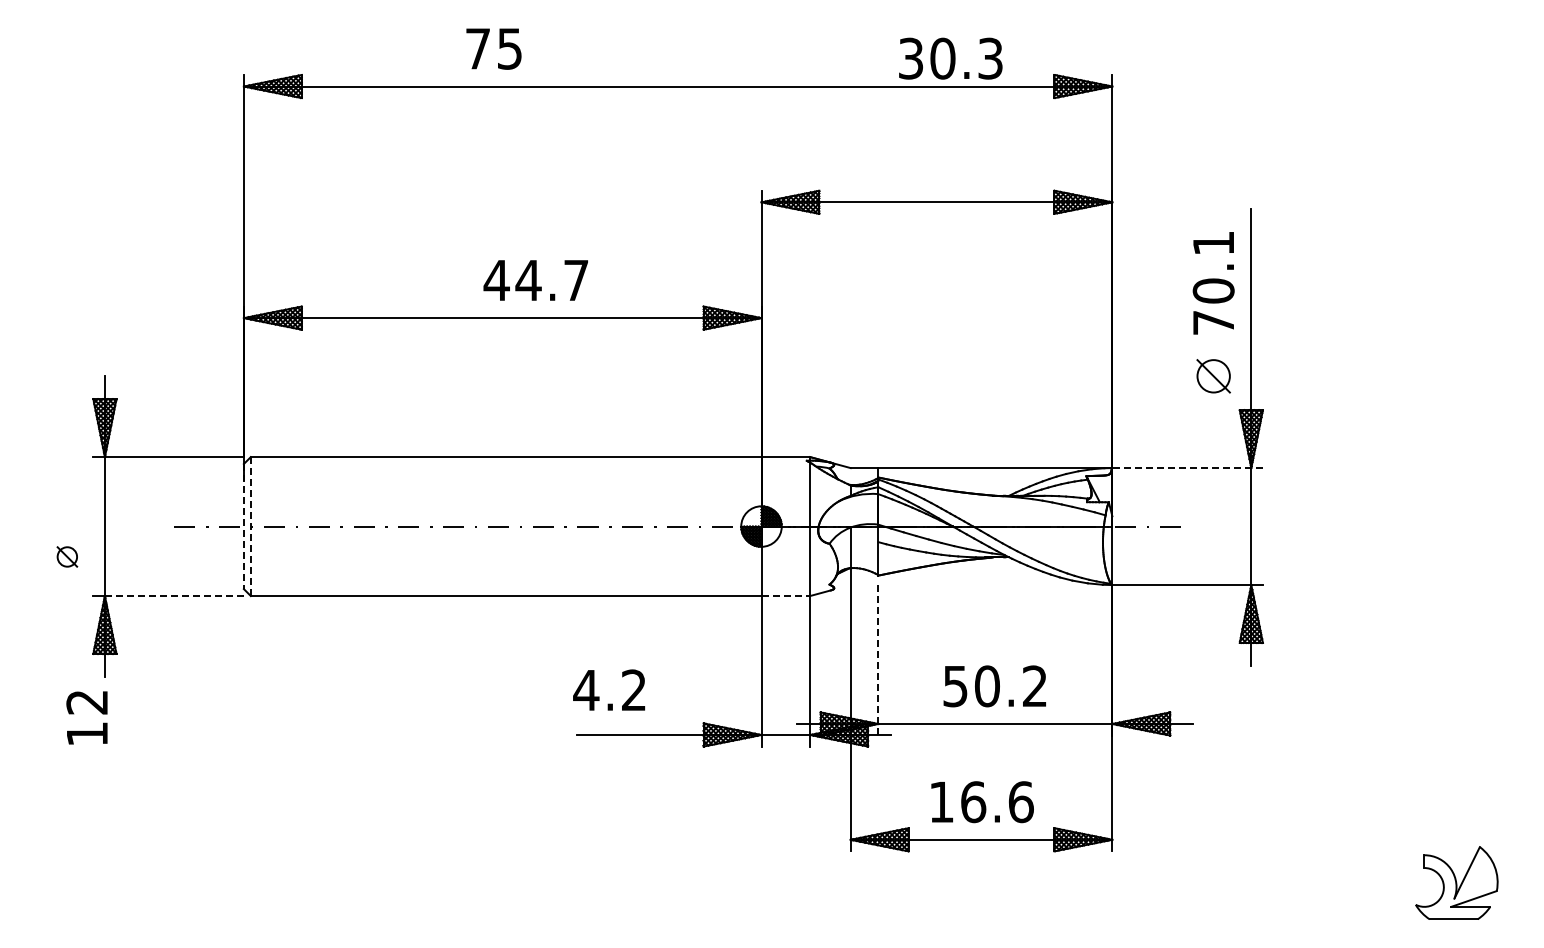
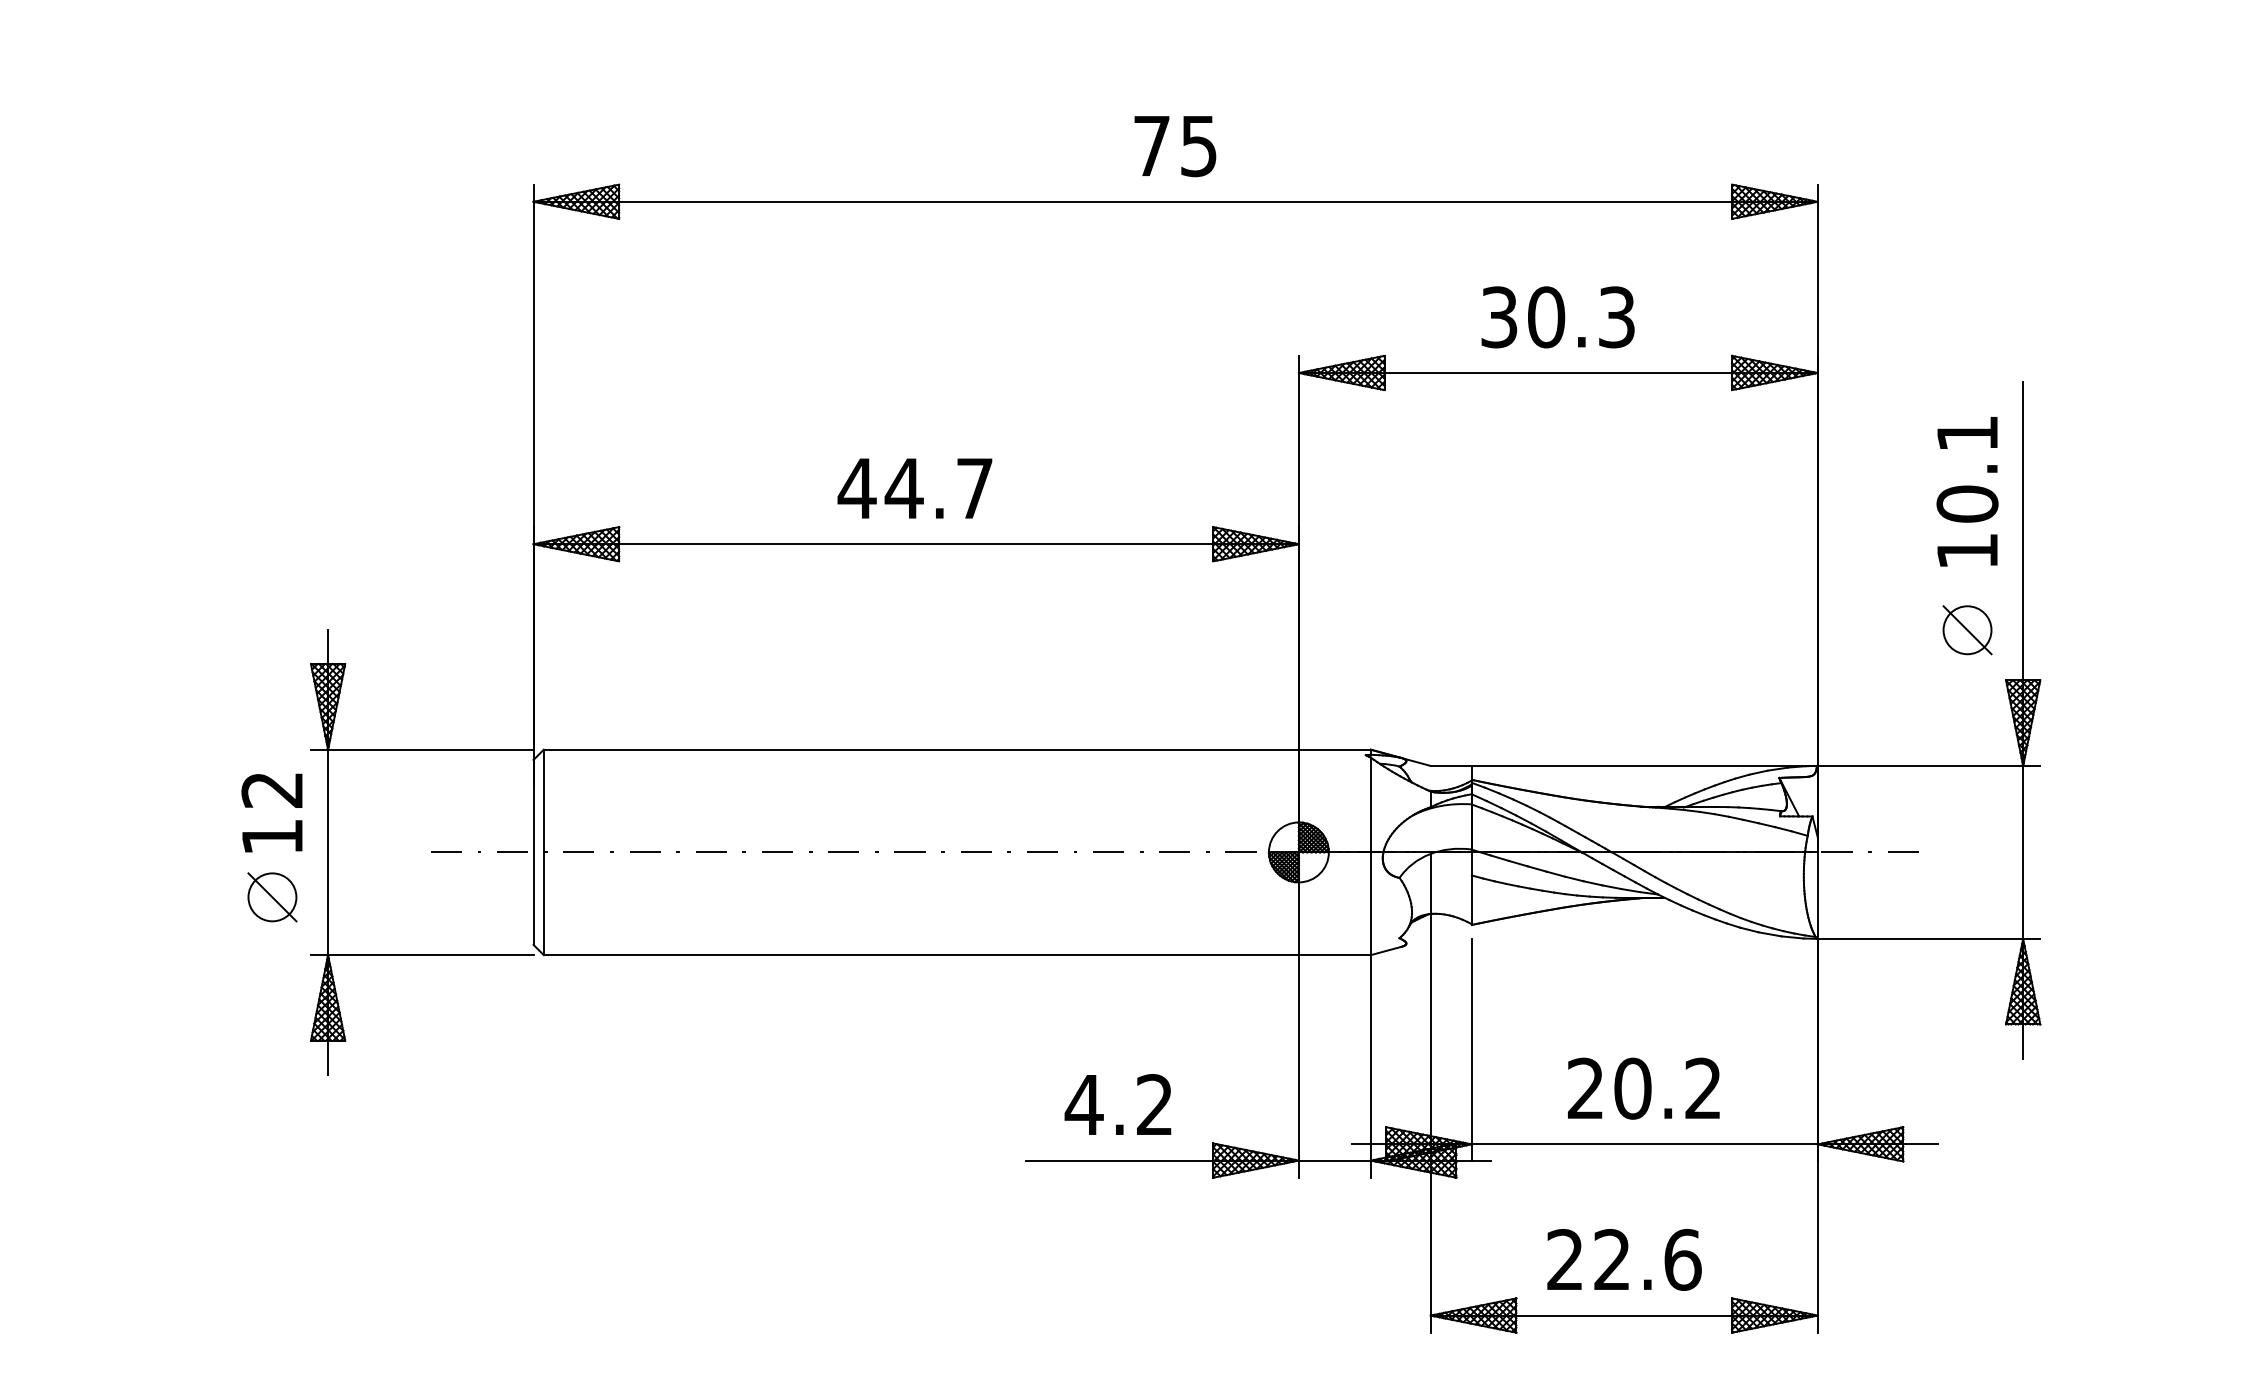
text: (493, 48) -> (1174, 145), moved
text: (950, 58) -> (1557, 317), moved
text: (535, 280) -> (914, 488), moved
text: (1213, 322) -> (1967, 550), 70.1 -> 10.1
line: (1187, 468) -> (1928, 766), dashed -> solid
line: (243, 526) -> (532, 852), dashed -> solid
line: (250, 527) -> (543, 853), dashed -> solid
part: (67, 556) -> (272, 896), size x1.67
line: (173, 596) -> (429, 955), dashed -> solid
line: (786, 596) -> (1335, 955), dashed -> solid
line: (878, 660) -> (1471, 1050), dashed -> solid
text: (955, 686) -> (1585, 1088), 50.2 -> 20.2
text: (609, 689) -> (1118, 1103), moved
text: (86, 717) -> (271, 812), moved
text: (957, 802) -> (1588, 1260), 16.6 -> 22.6

